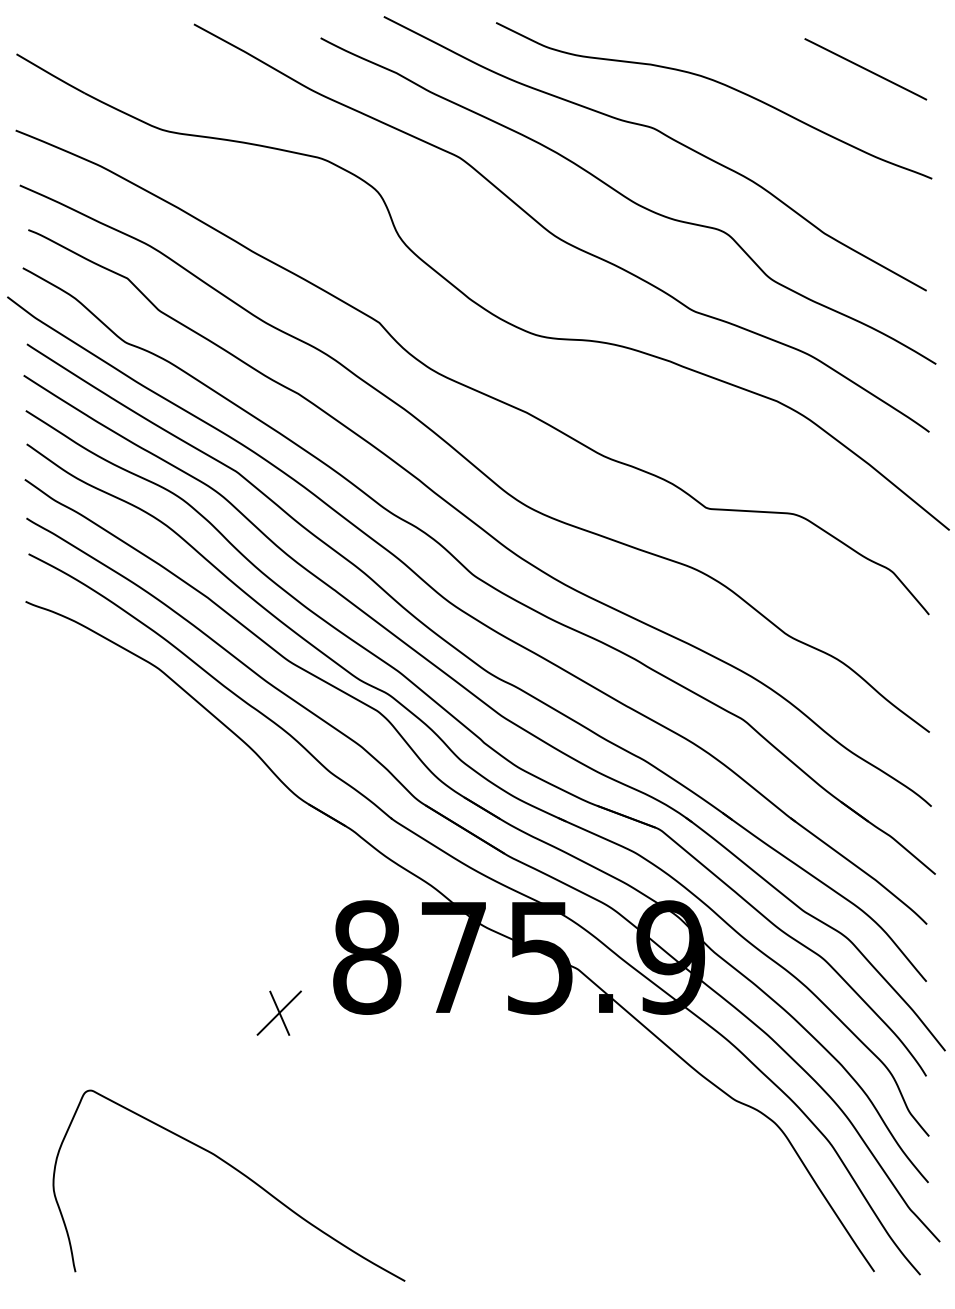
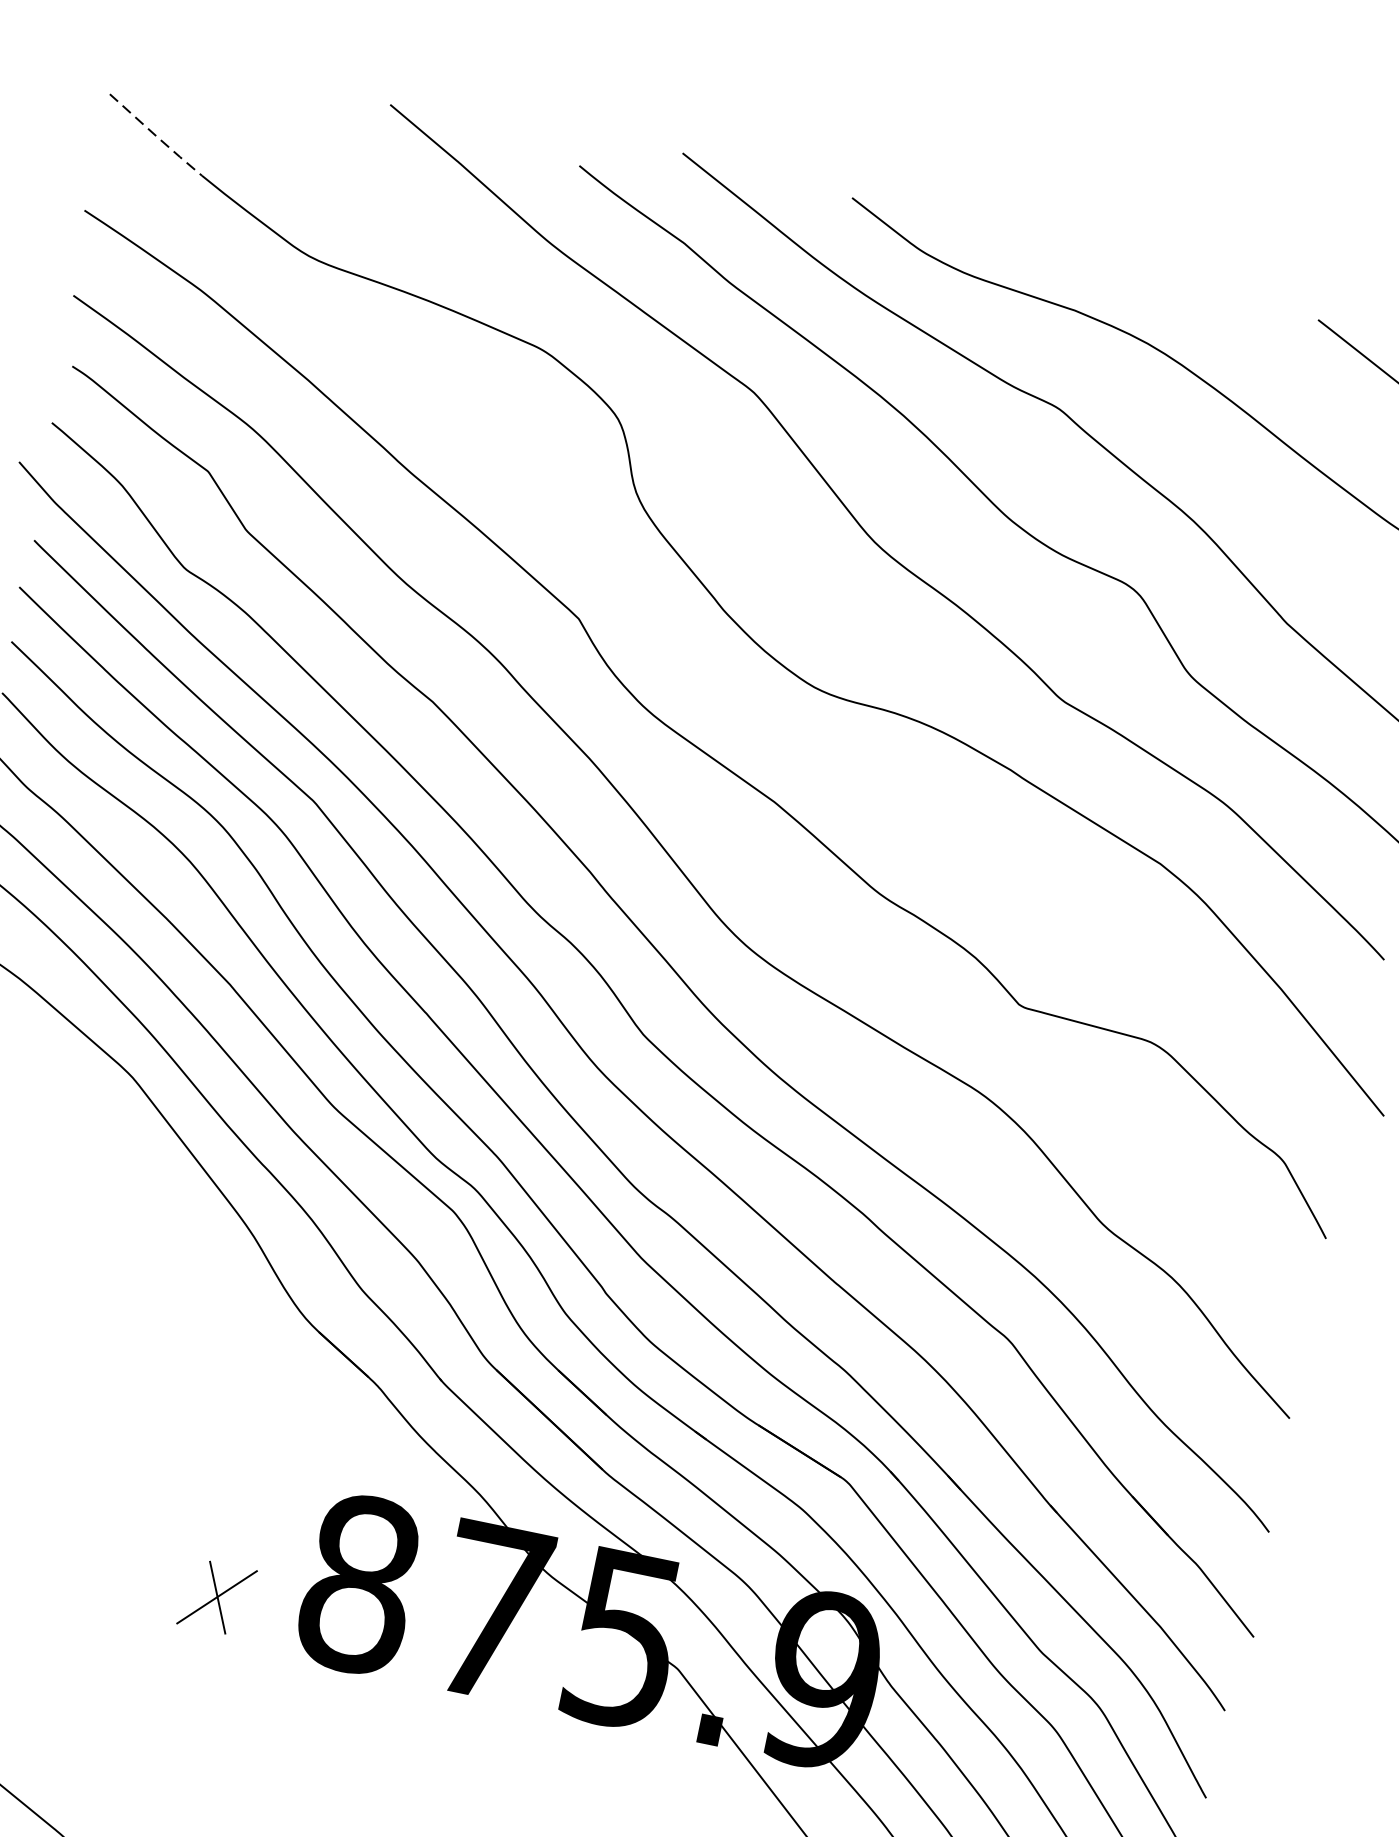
line: (51, 74) -> (156, 136), solid -> dashed
part: (278, 1012) -> (216, 1596), moved

